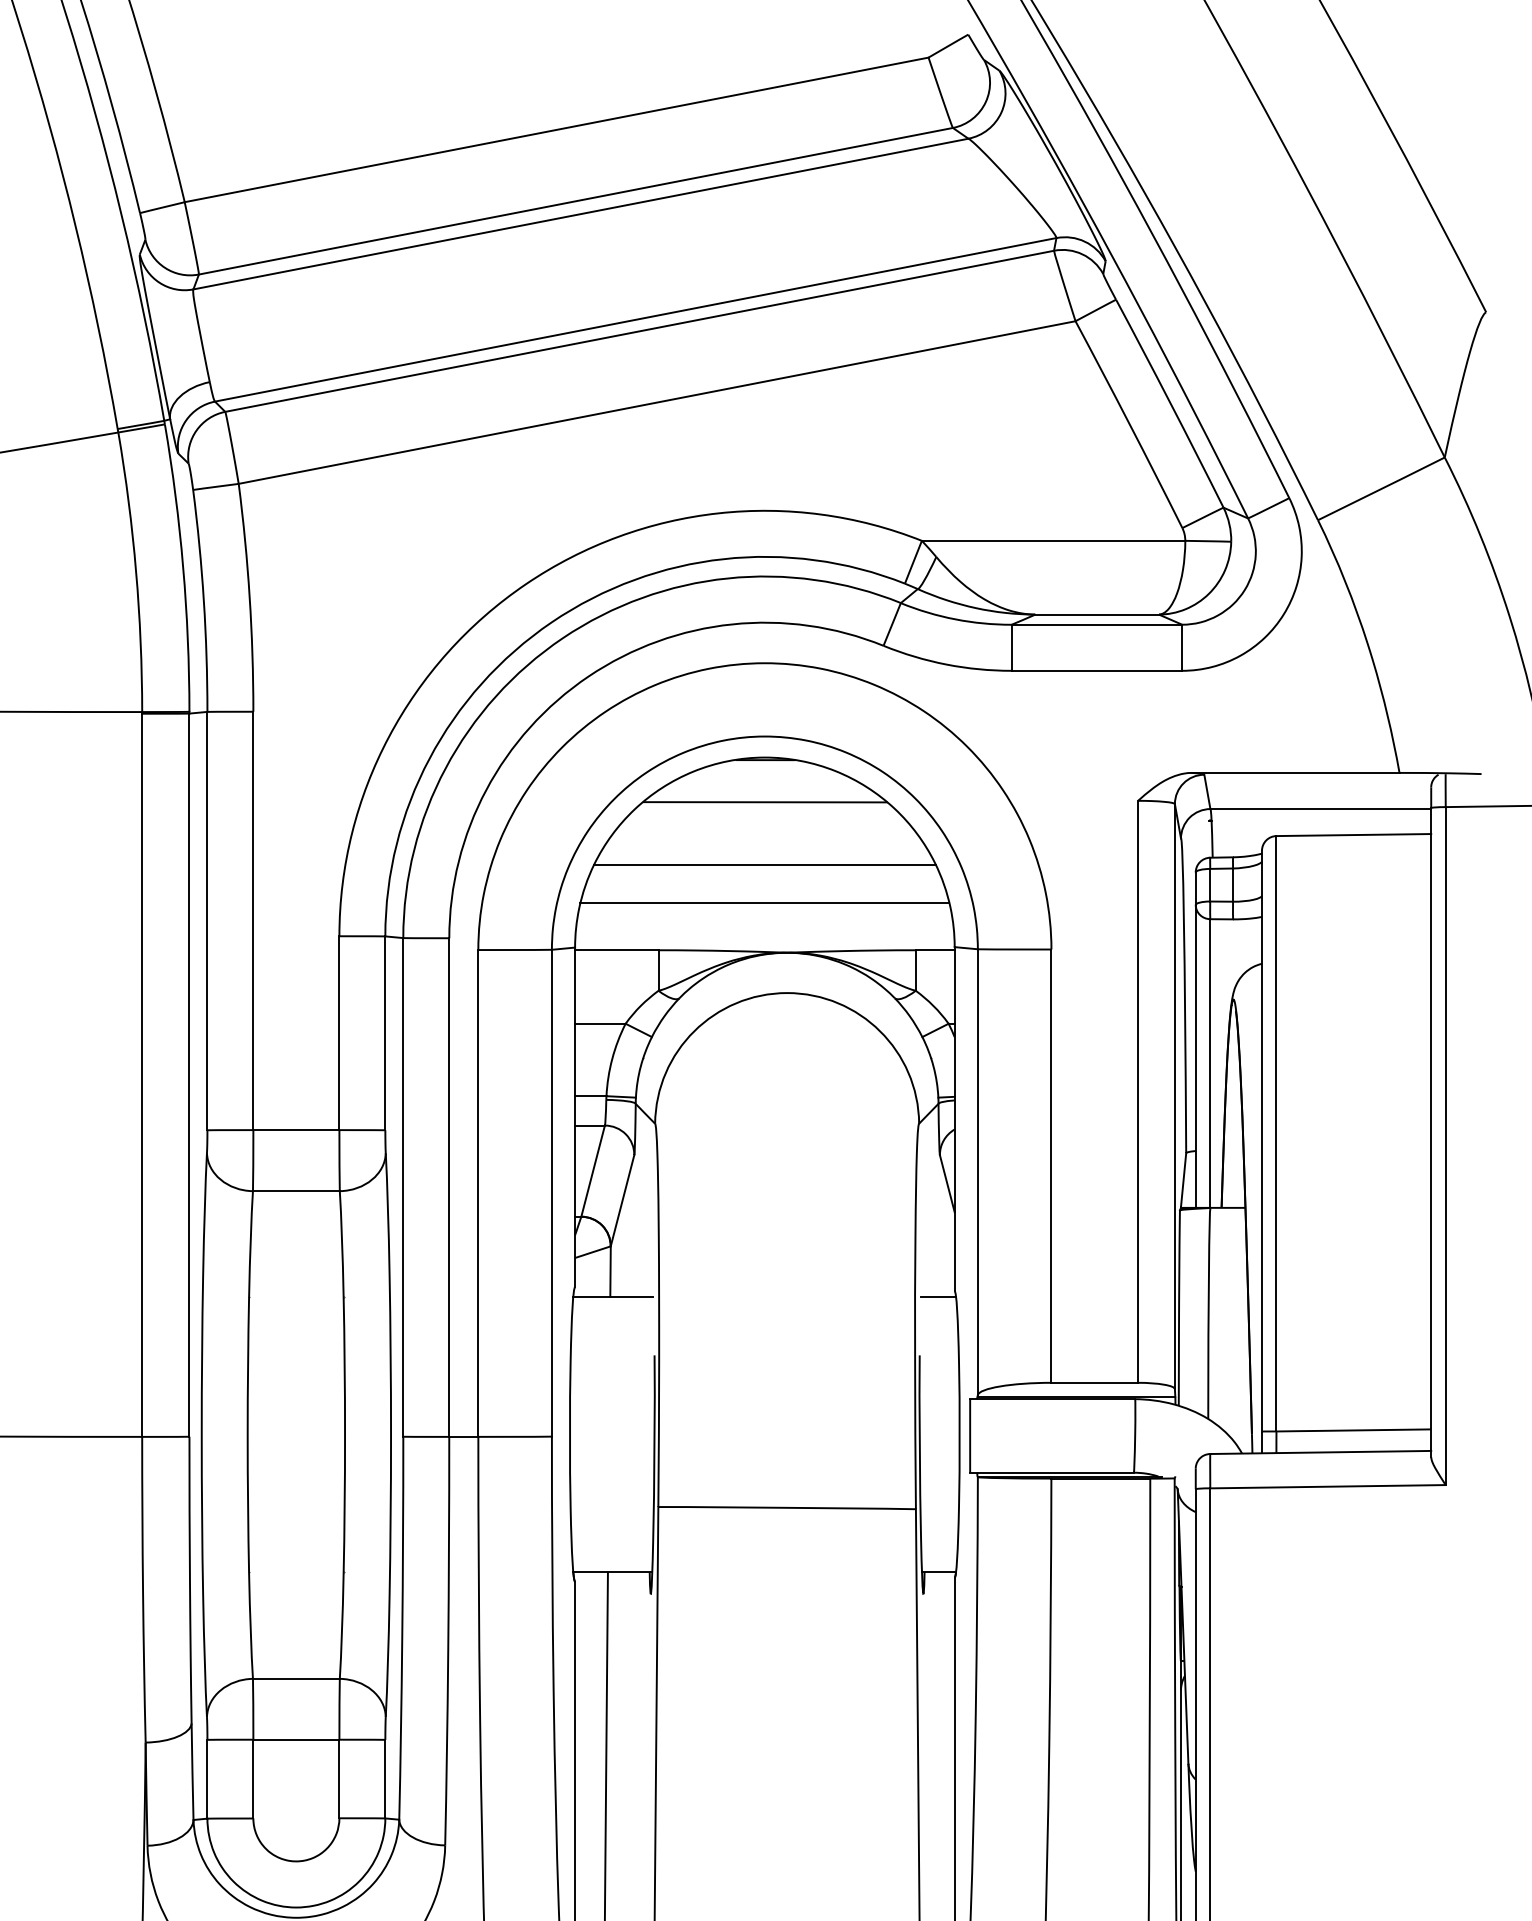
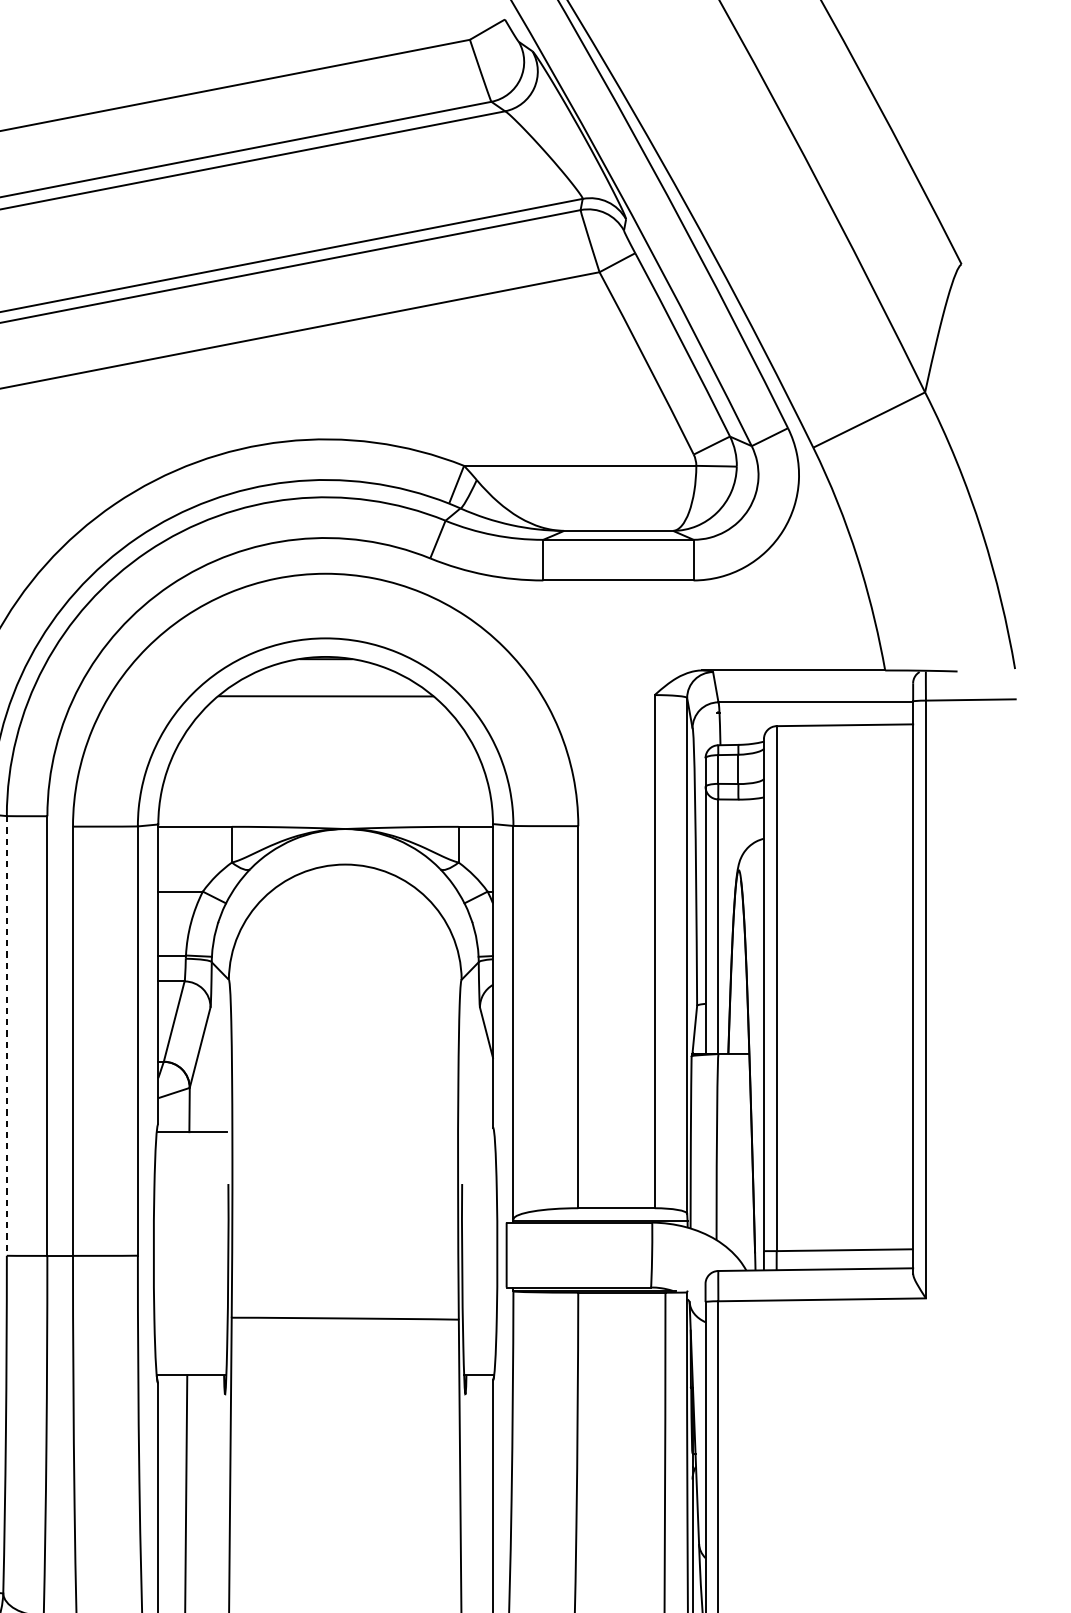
line: (764, 864) -> (325, 751), removed
line: (764, 902) -> (325, 784), removed
line: (403, 1187) -> (7, 1036), solid -> dashed
line: (938, 1296) -> (478, 1132), removed

